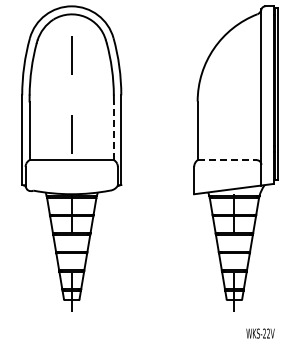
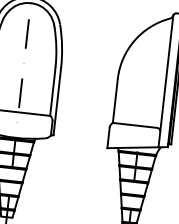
line: (113, 130) -> (52, 93), dashed -> solid
line: (227, 160) -> (135, 125), dashed -> solid

